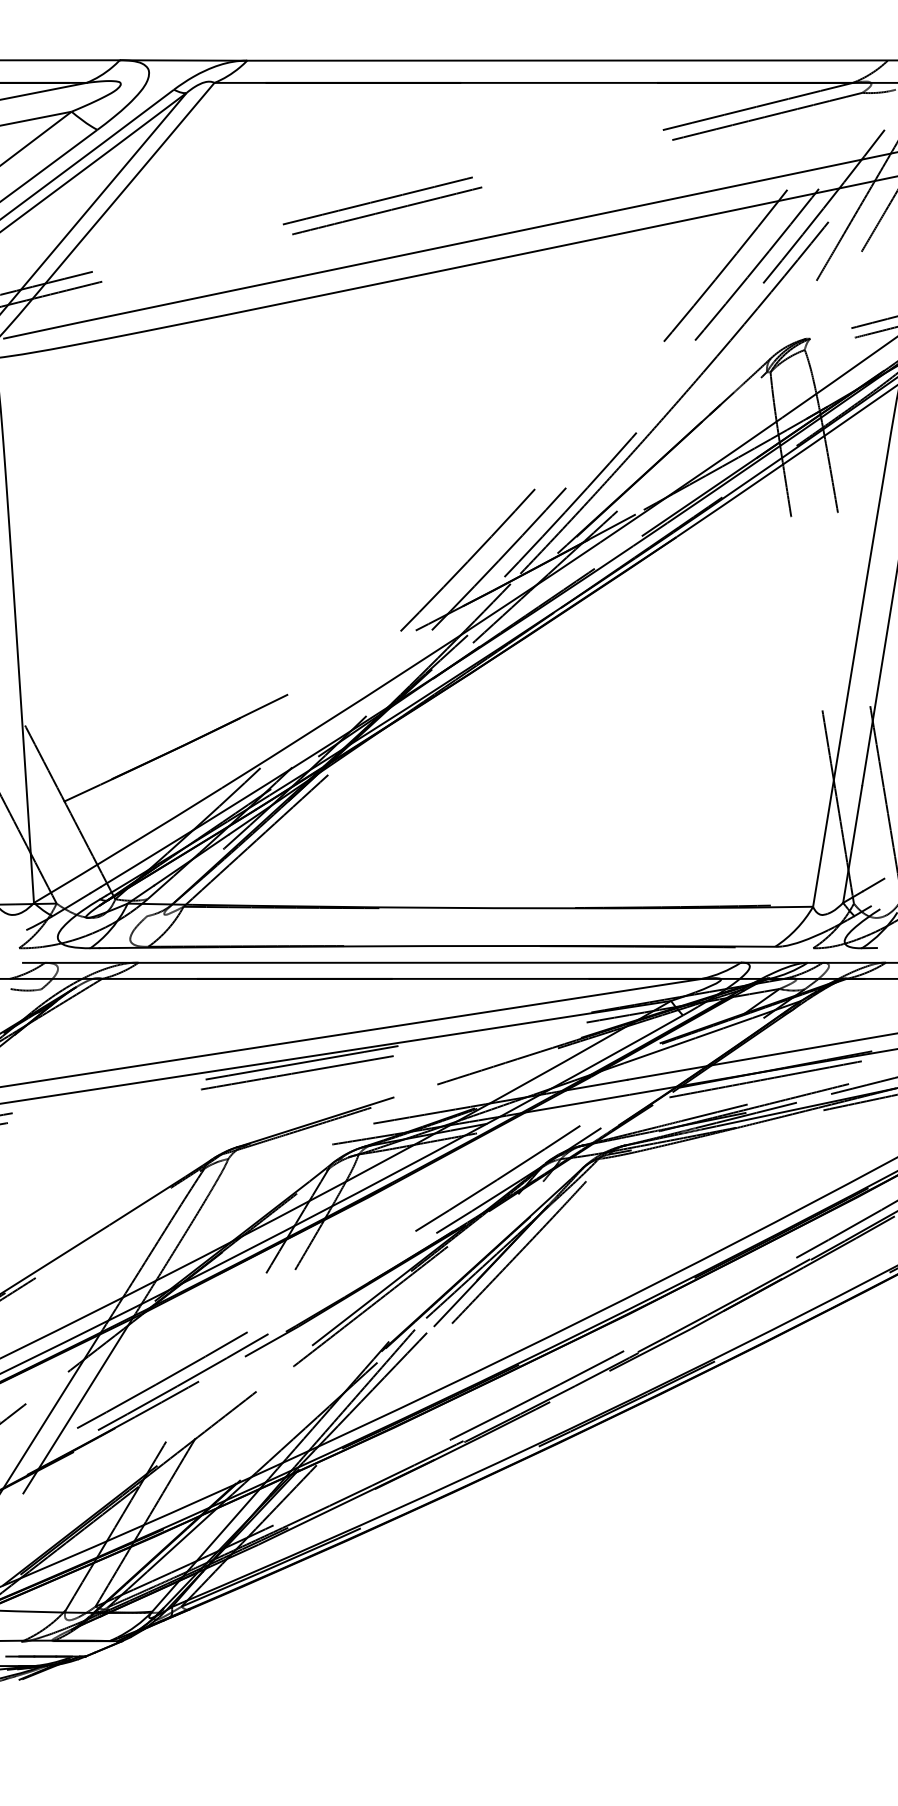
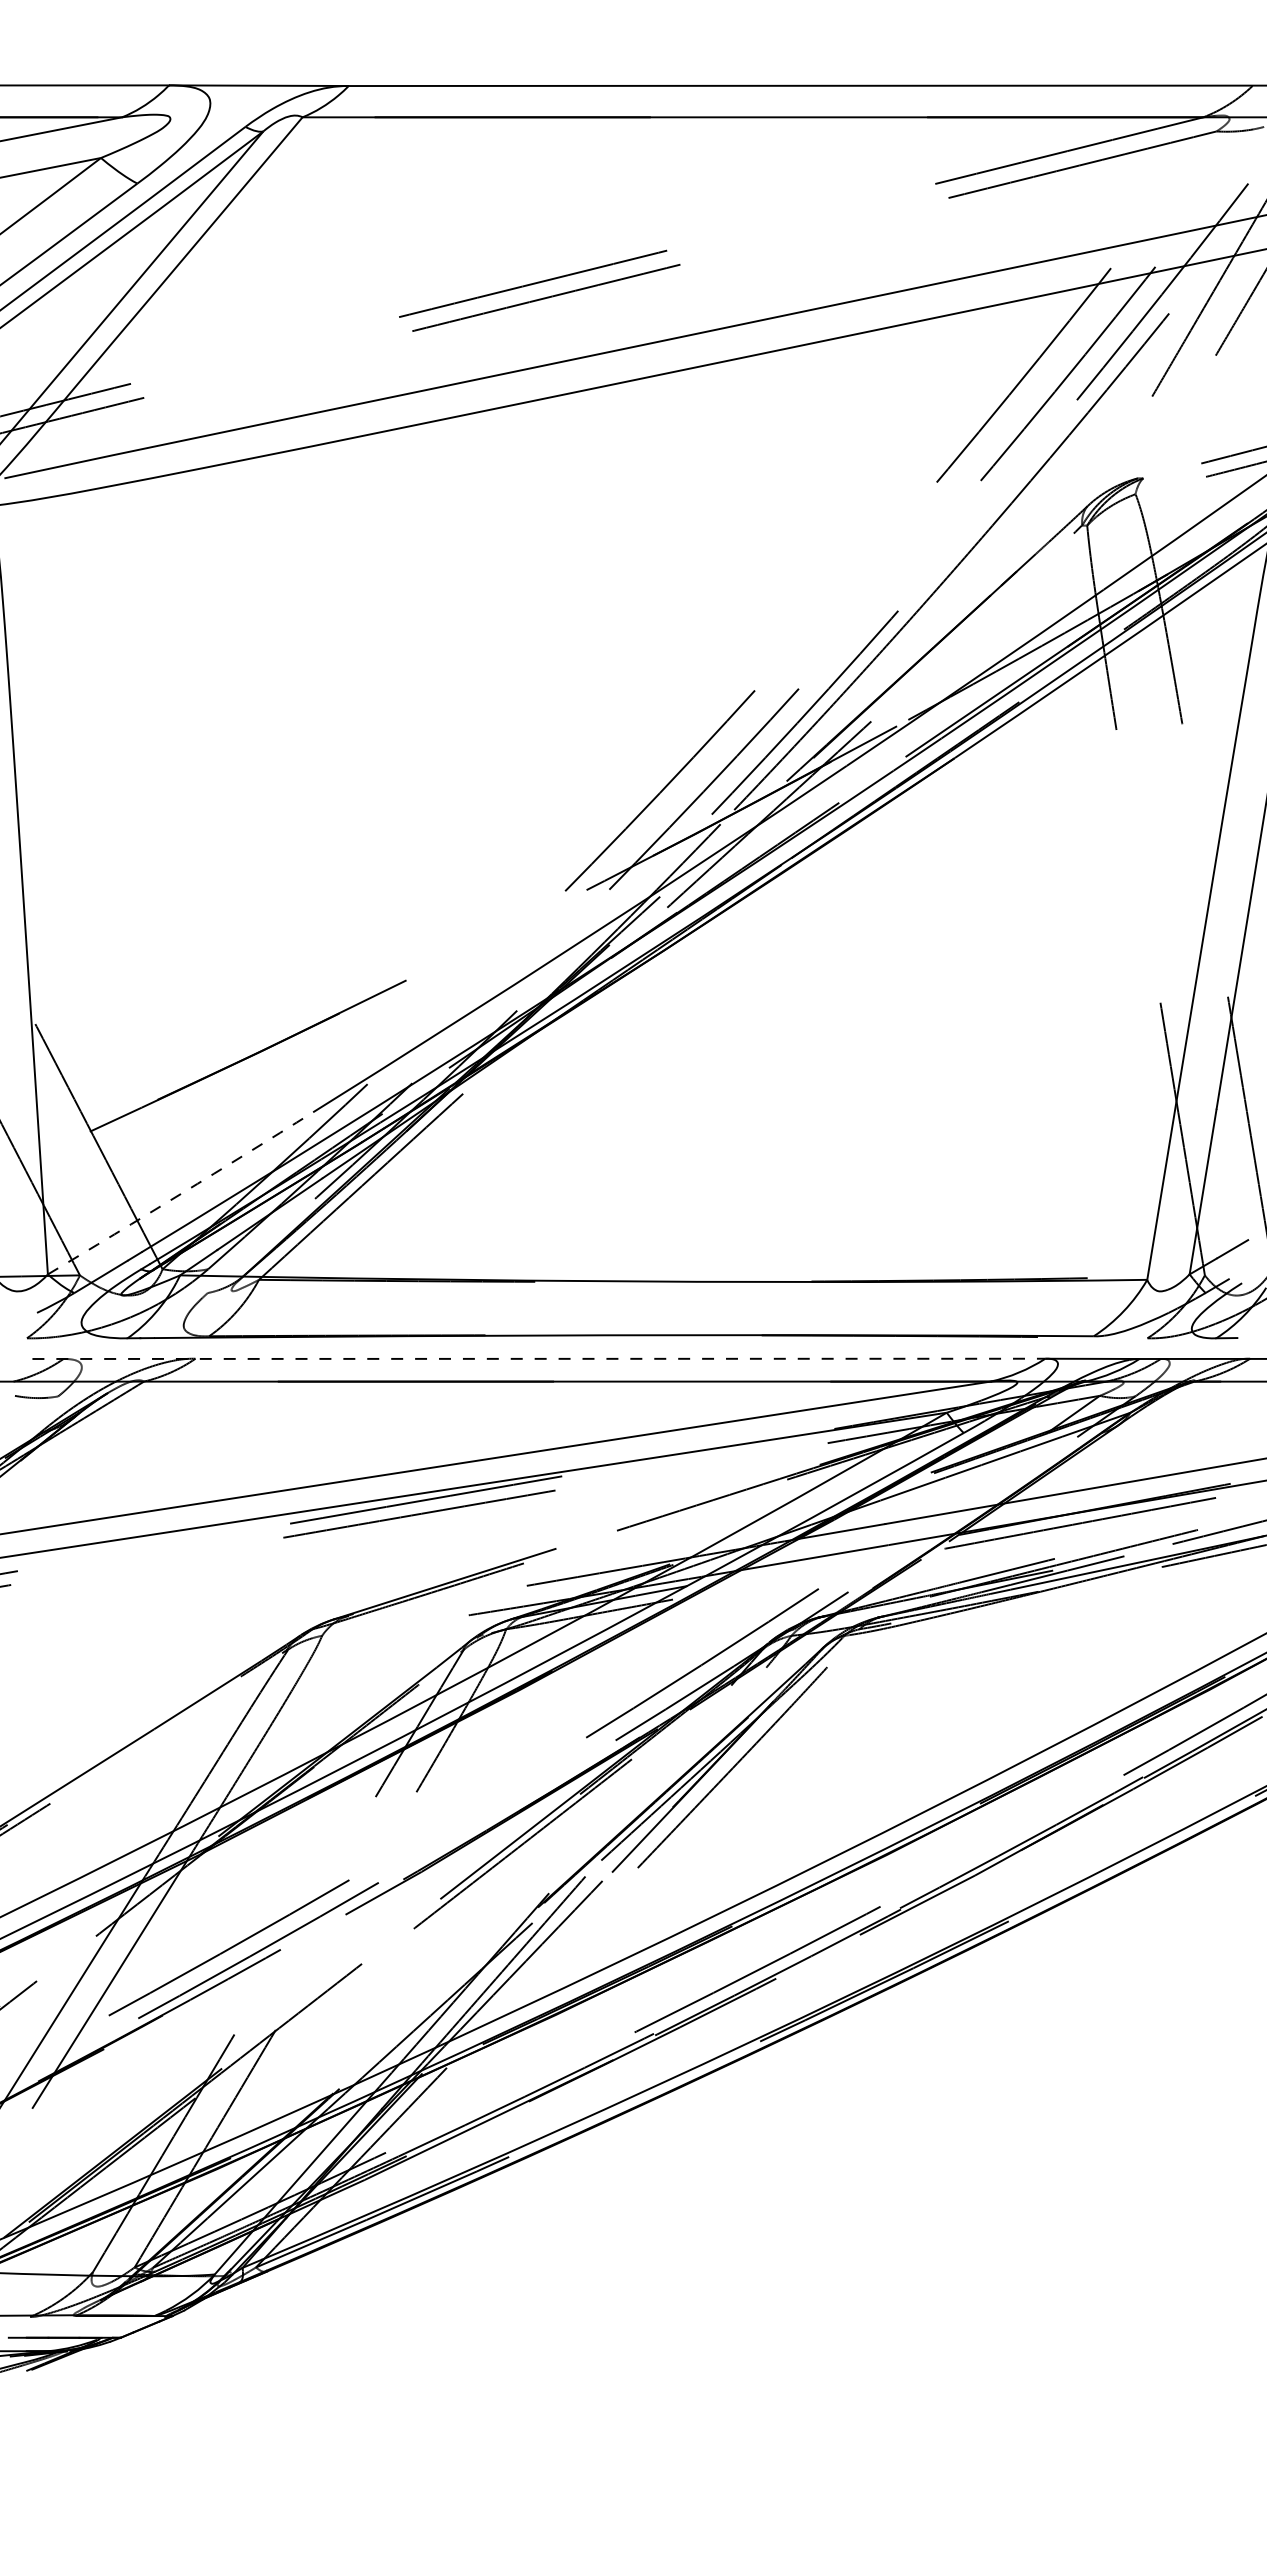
arc: (127, 846) -> (180, 1194), solid -> dashed
line: (382, 962) -> (539, 1358), solid -> dashed

